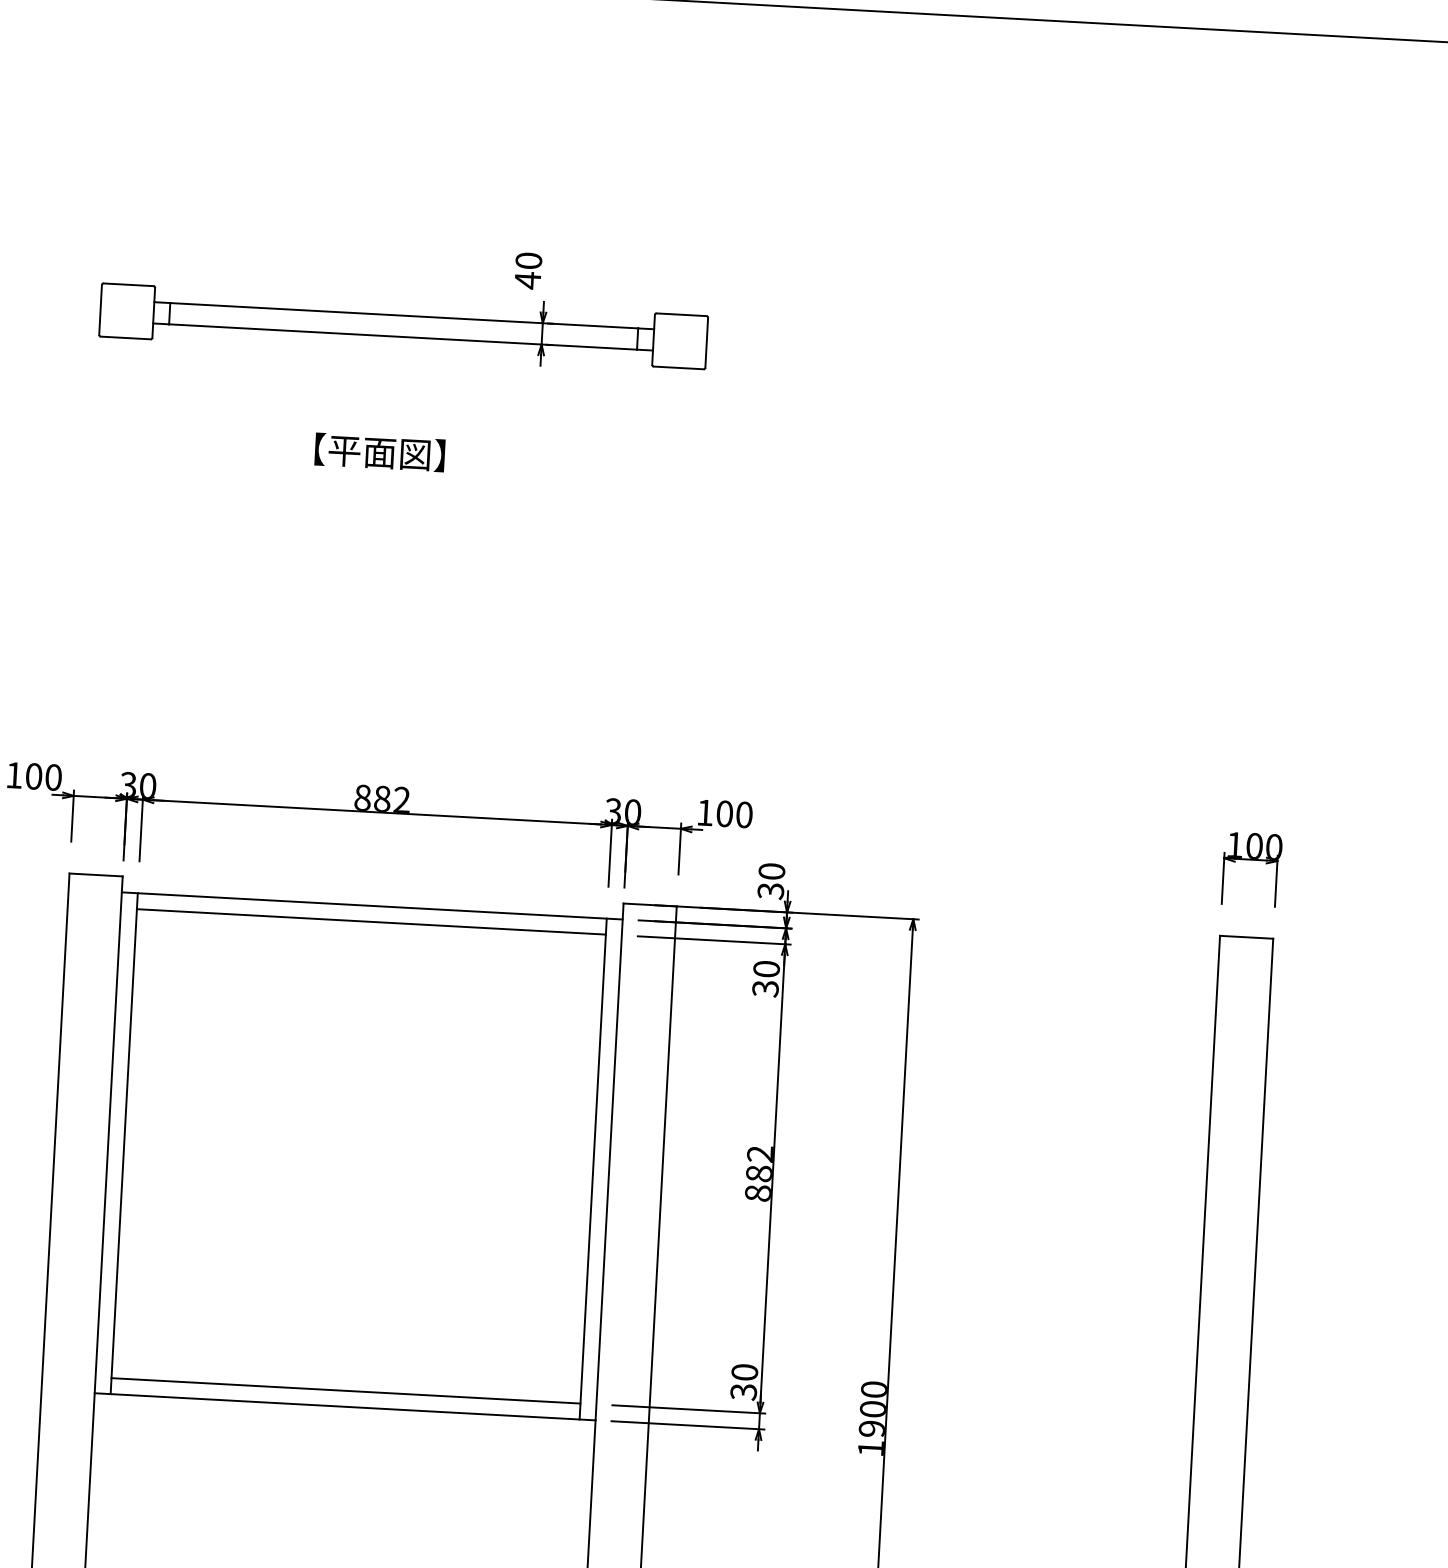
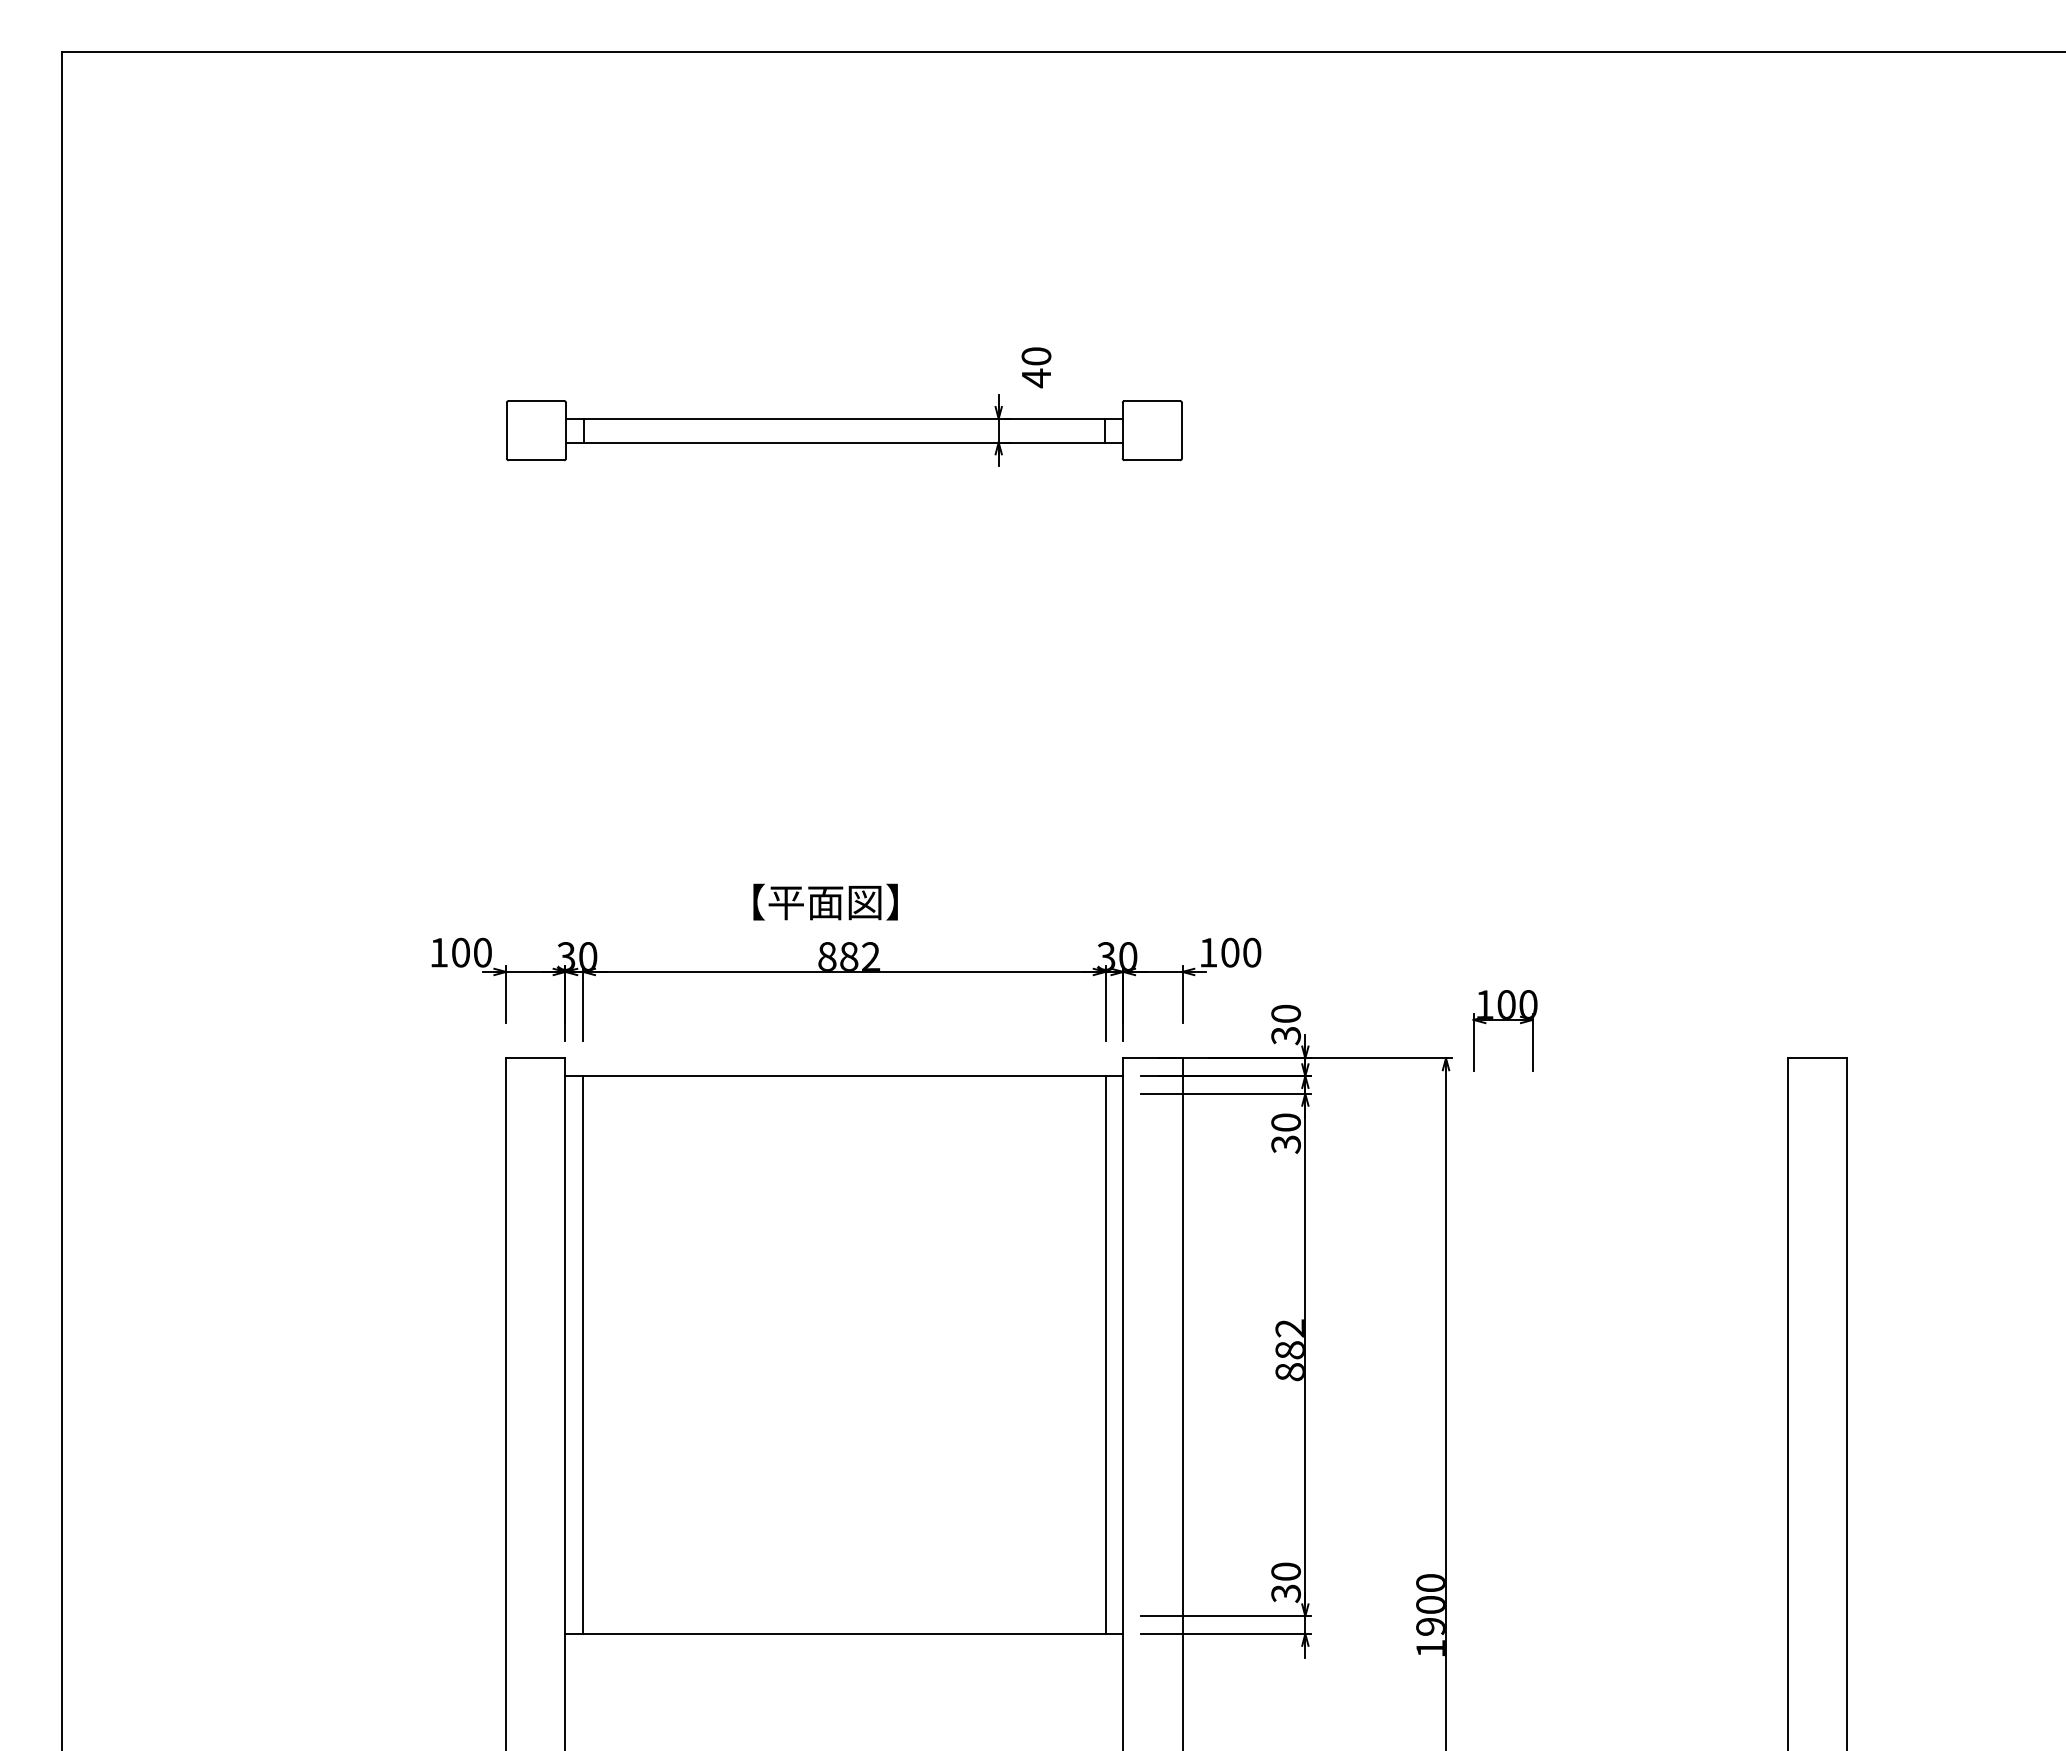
text: (528, 270) -> (1036, 367), moved
text: (379, 451) -> (825, 901), moved
part: (1251, 860) -> (1504, 1020), moved
line: (371, 921) -> (844, 1093), removed
line: (346, 1391) -> (844, 1616), removed

